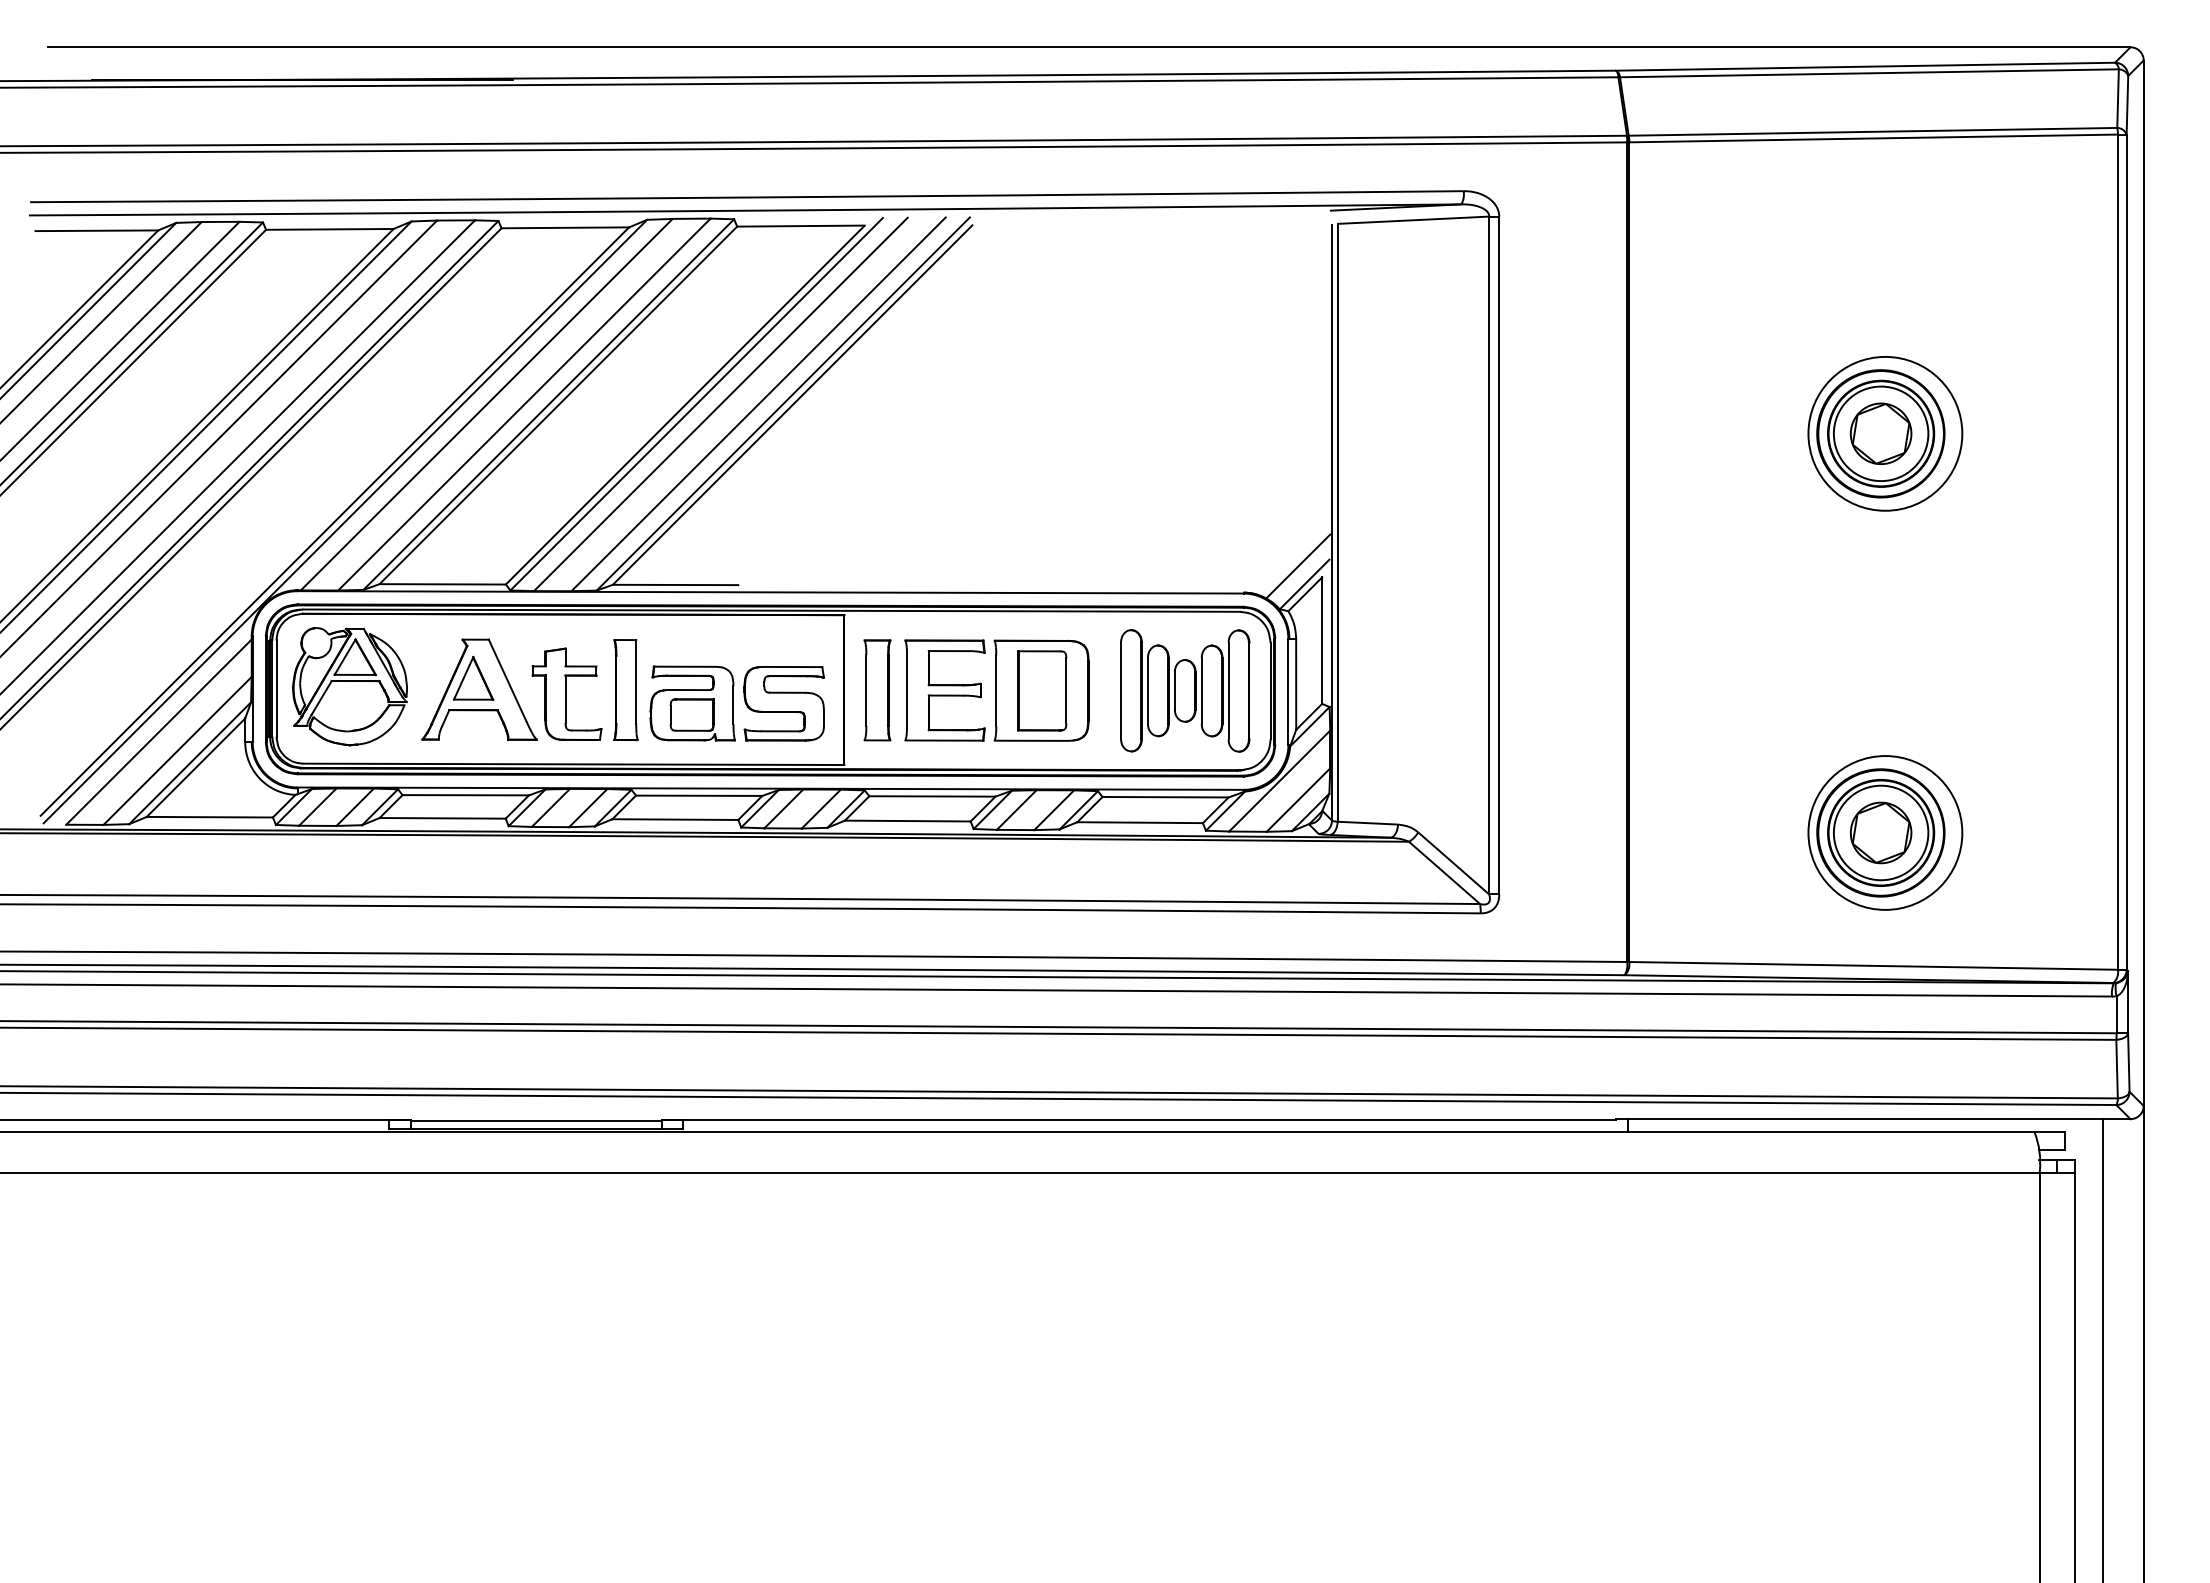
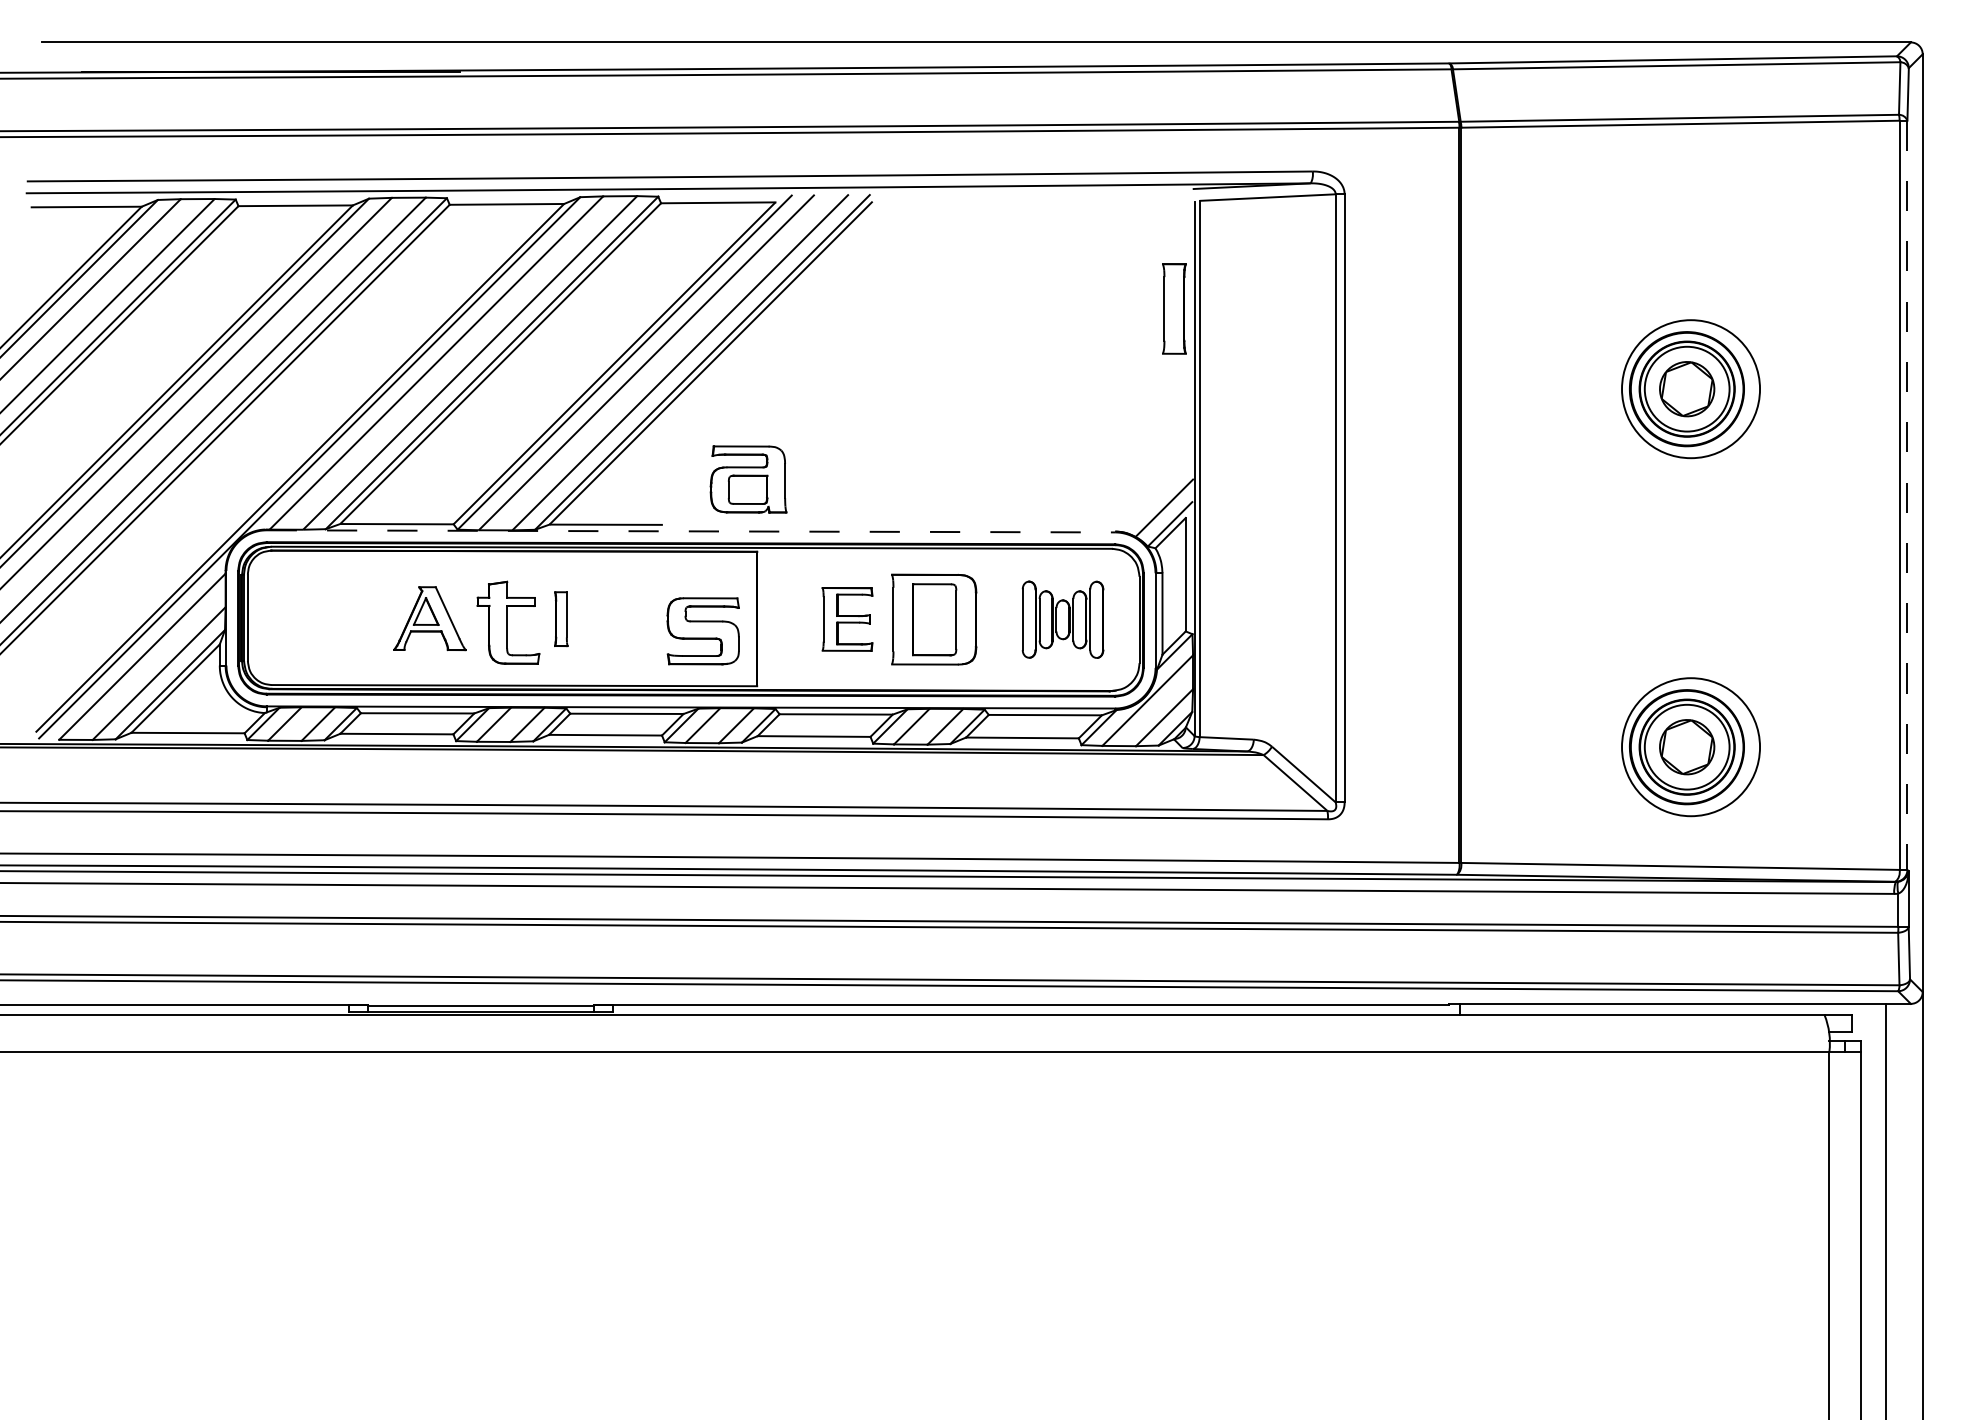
line: (2126, 552) -> (1907, 495), solid -> dashed
line: (770, 592) -> (690, 531), solid -> dashed
part: (349, 686) -> (313, 615), removed
part: (479, 689) -> (429, 618), size x0.7
part: (625, 690) -> (560, 619), size x0.6
part: (877, 690) -> (1174, 309), moved
part: (944, 690) -> (847, 619), size x0.7
part: (1185, 690) -> (1063, 619), size x0.7
part: (692, 703) -> (748, 479), moved

